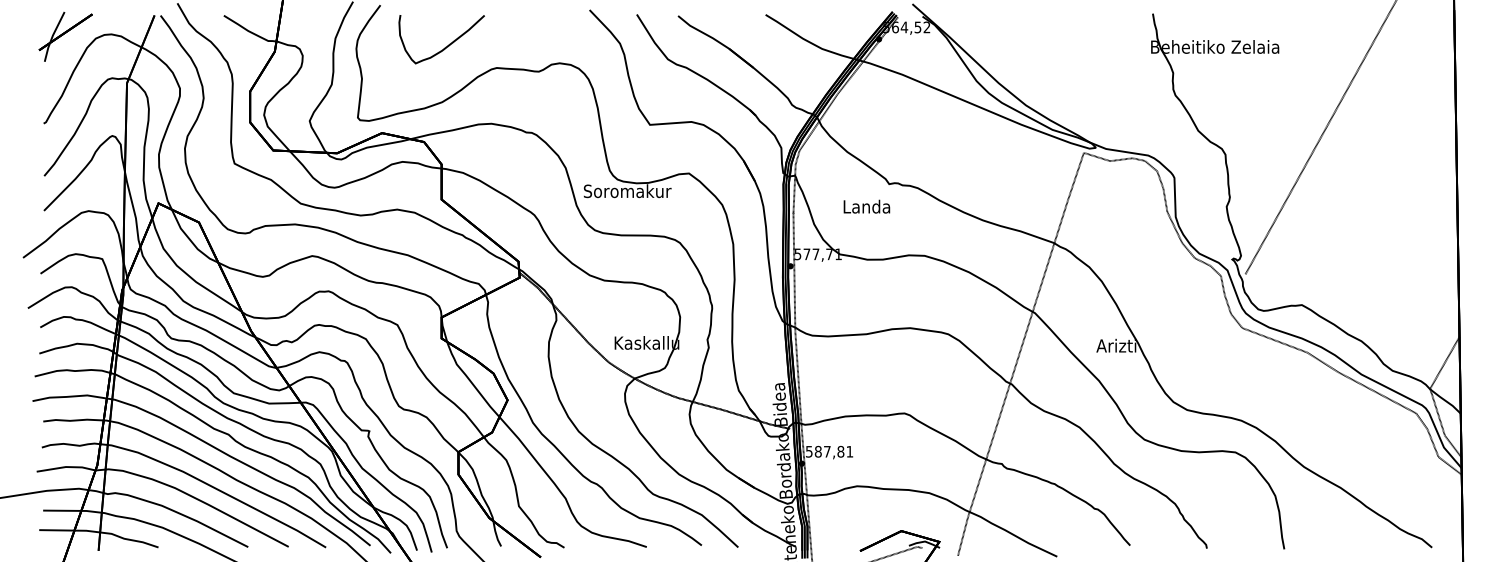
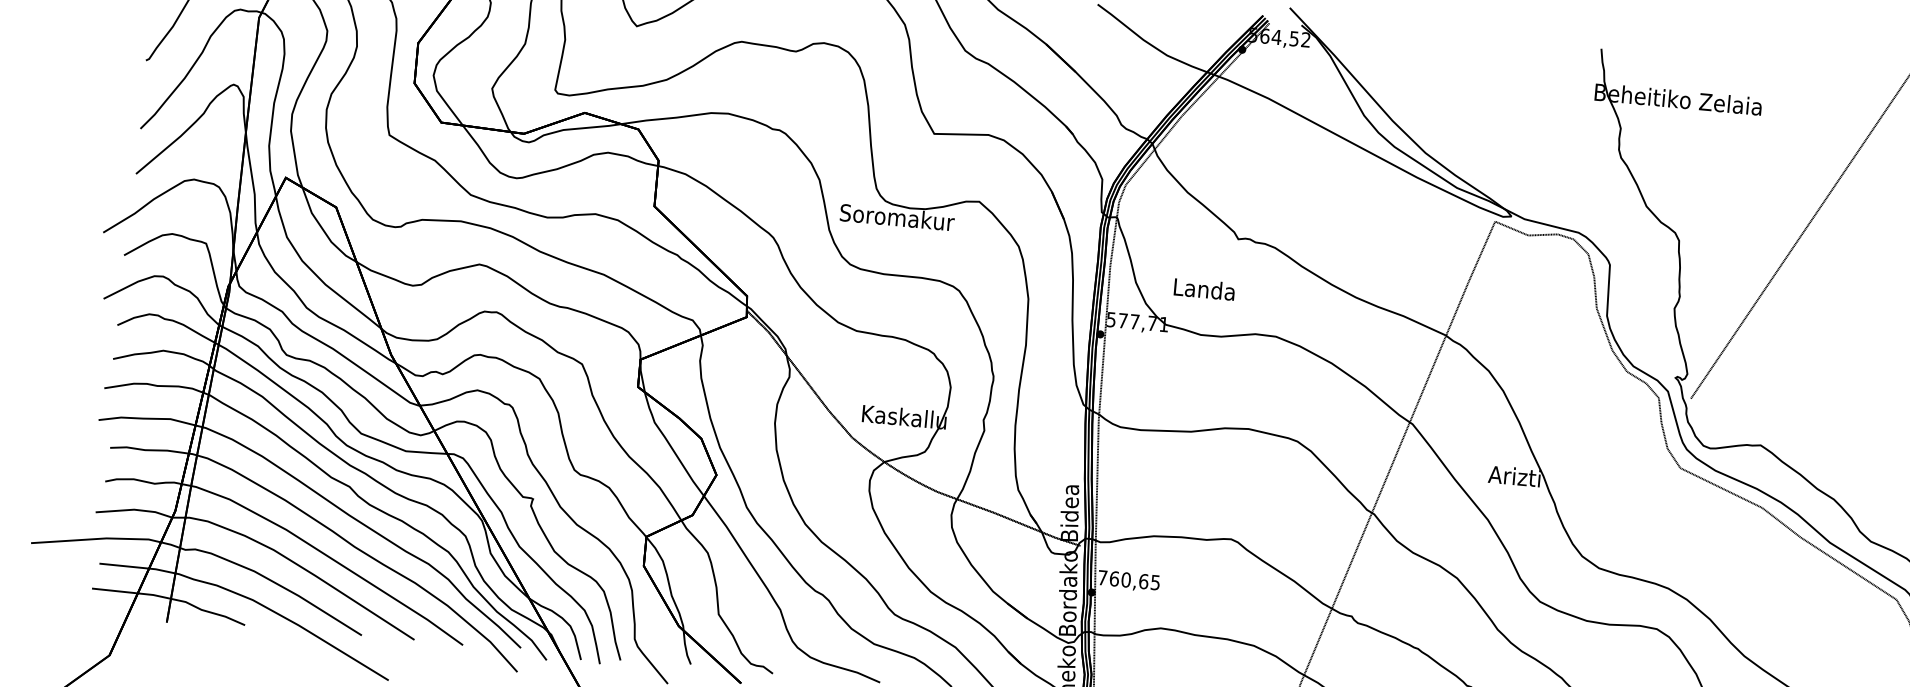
text: (866, 206) -> (1204, 289), moved
text: (829, 451) -> (1129, 579), 587,81 -> 760,65

